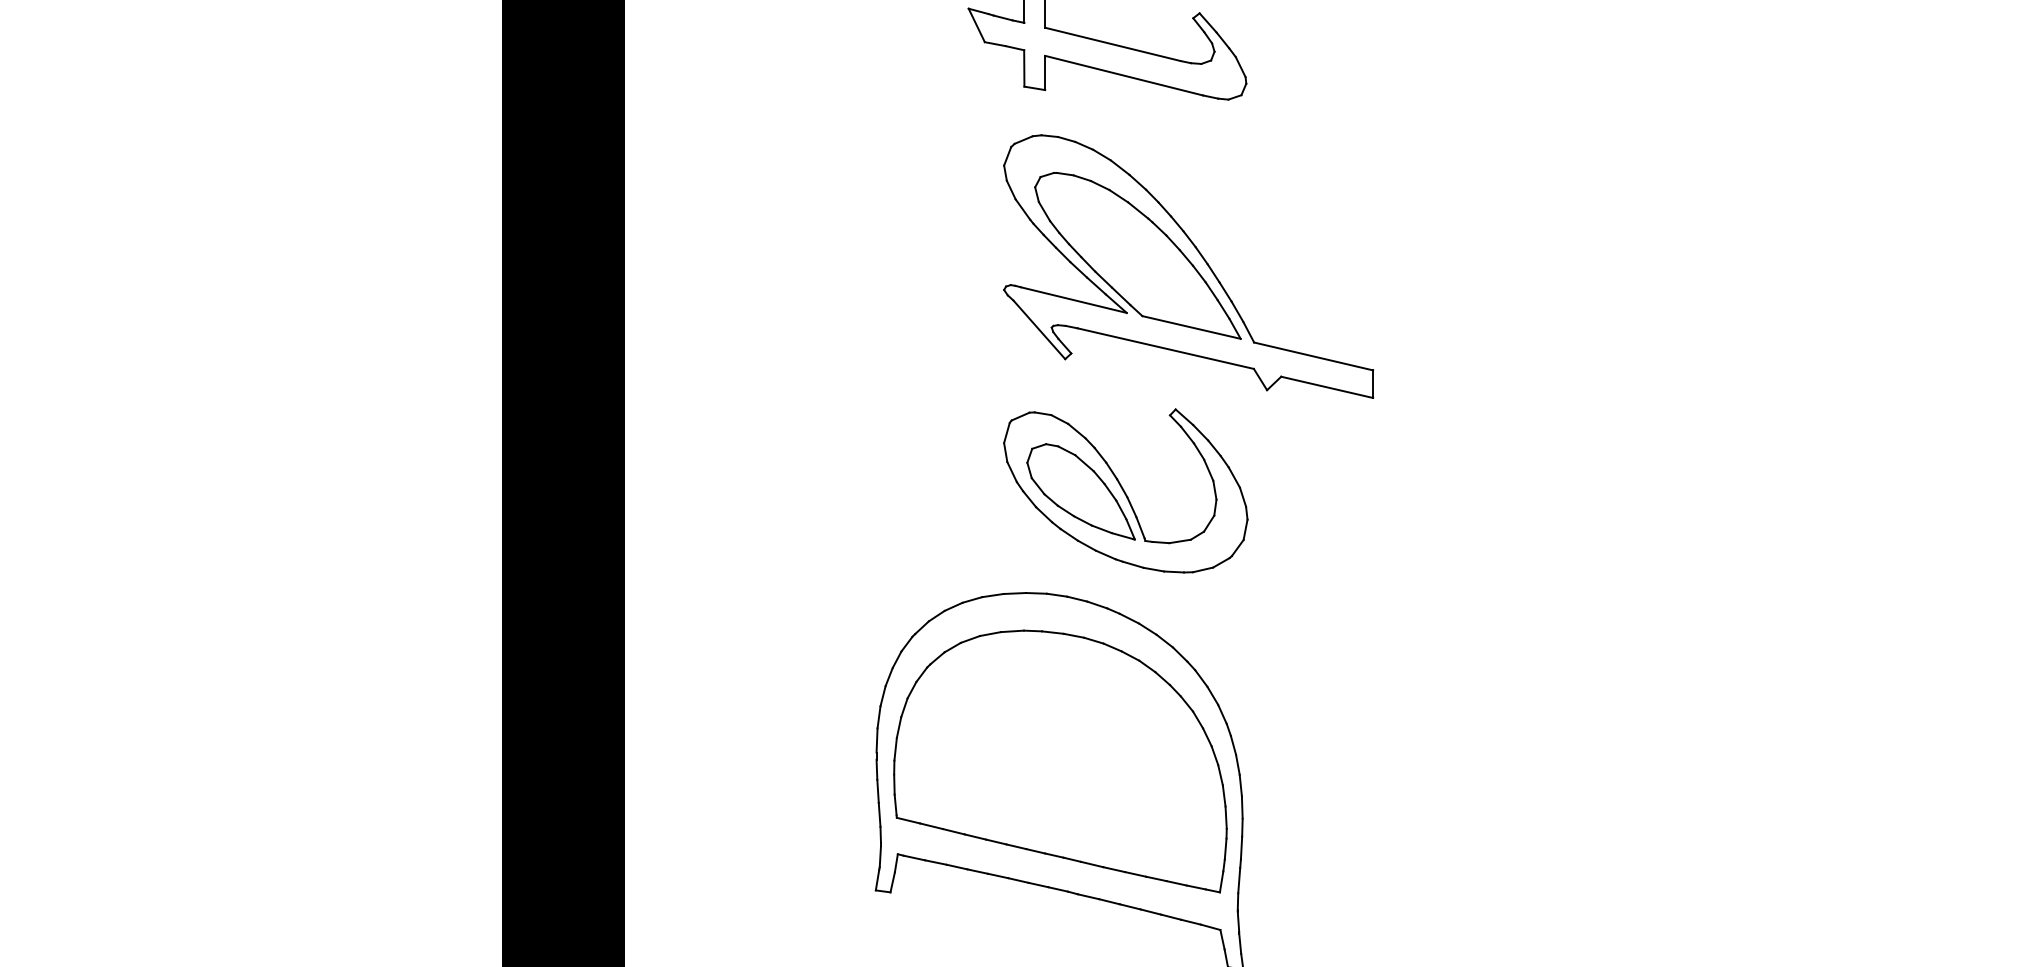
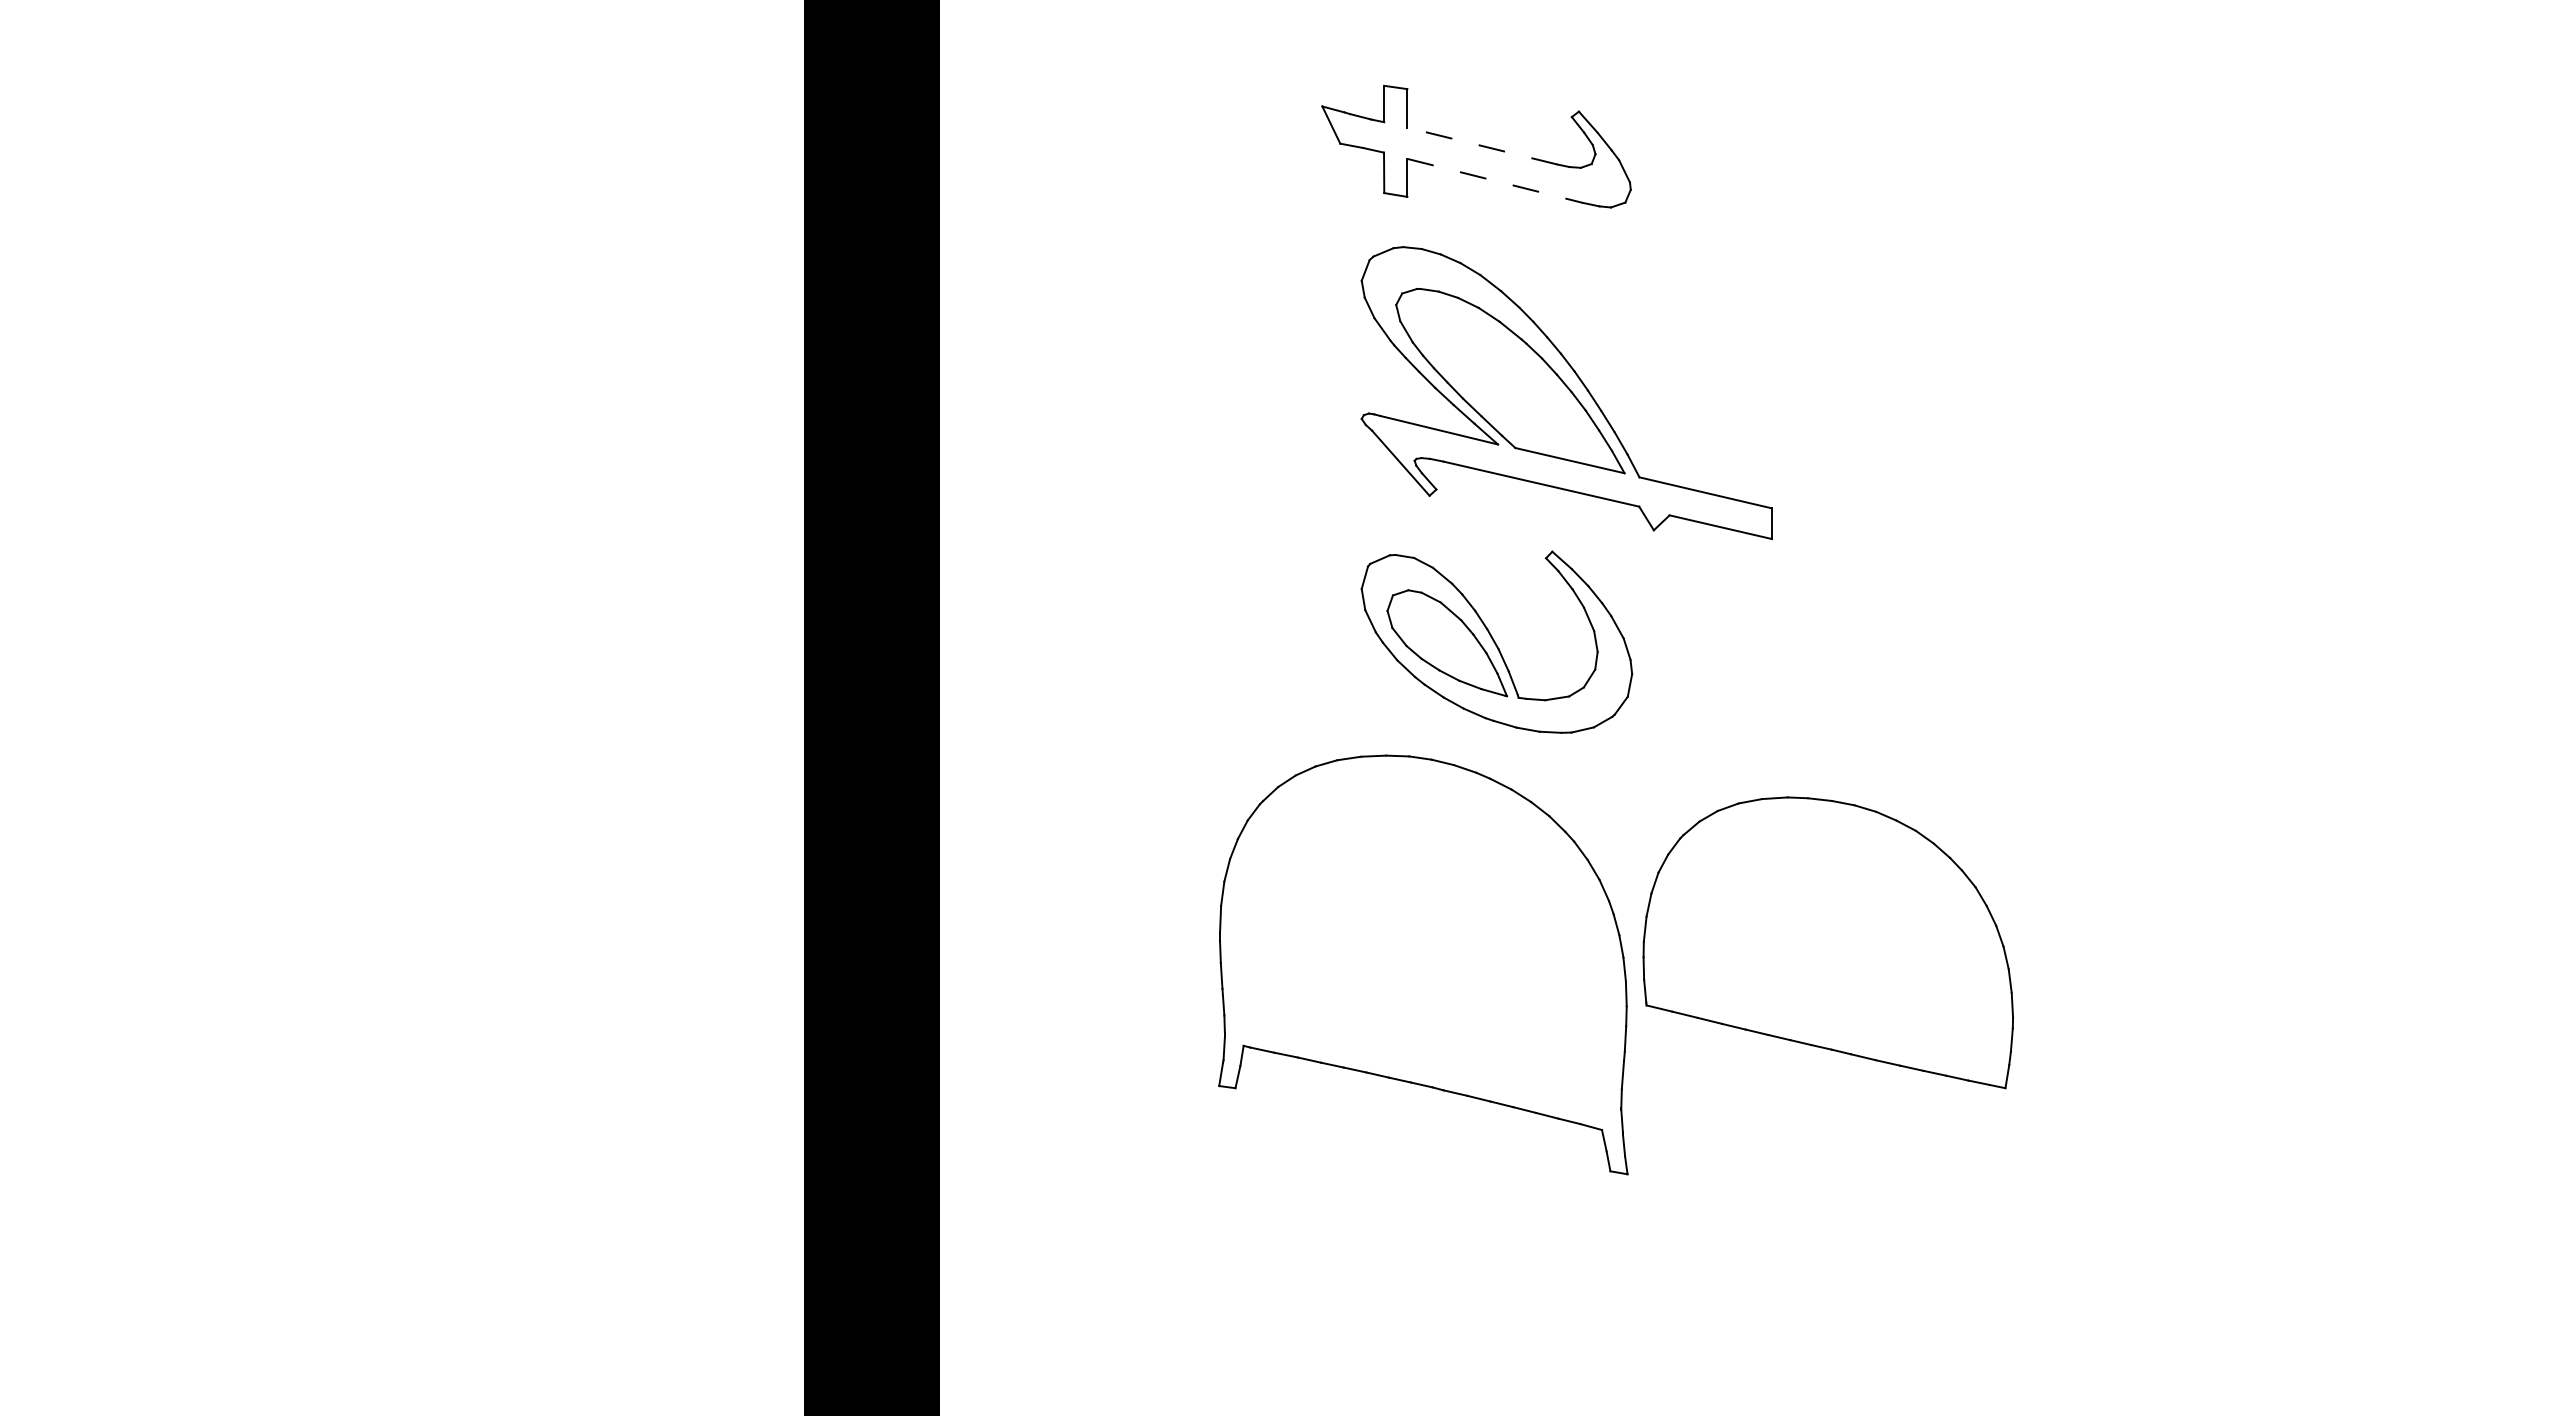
line: (1112, 44) -> (1482, 146), solid -> dashed
line: (1124, 76) -> (1495, 181), solid -> dashed
part: (1059, 761) -> (1827, 942), moved

